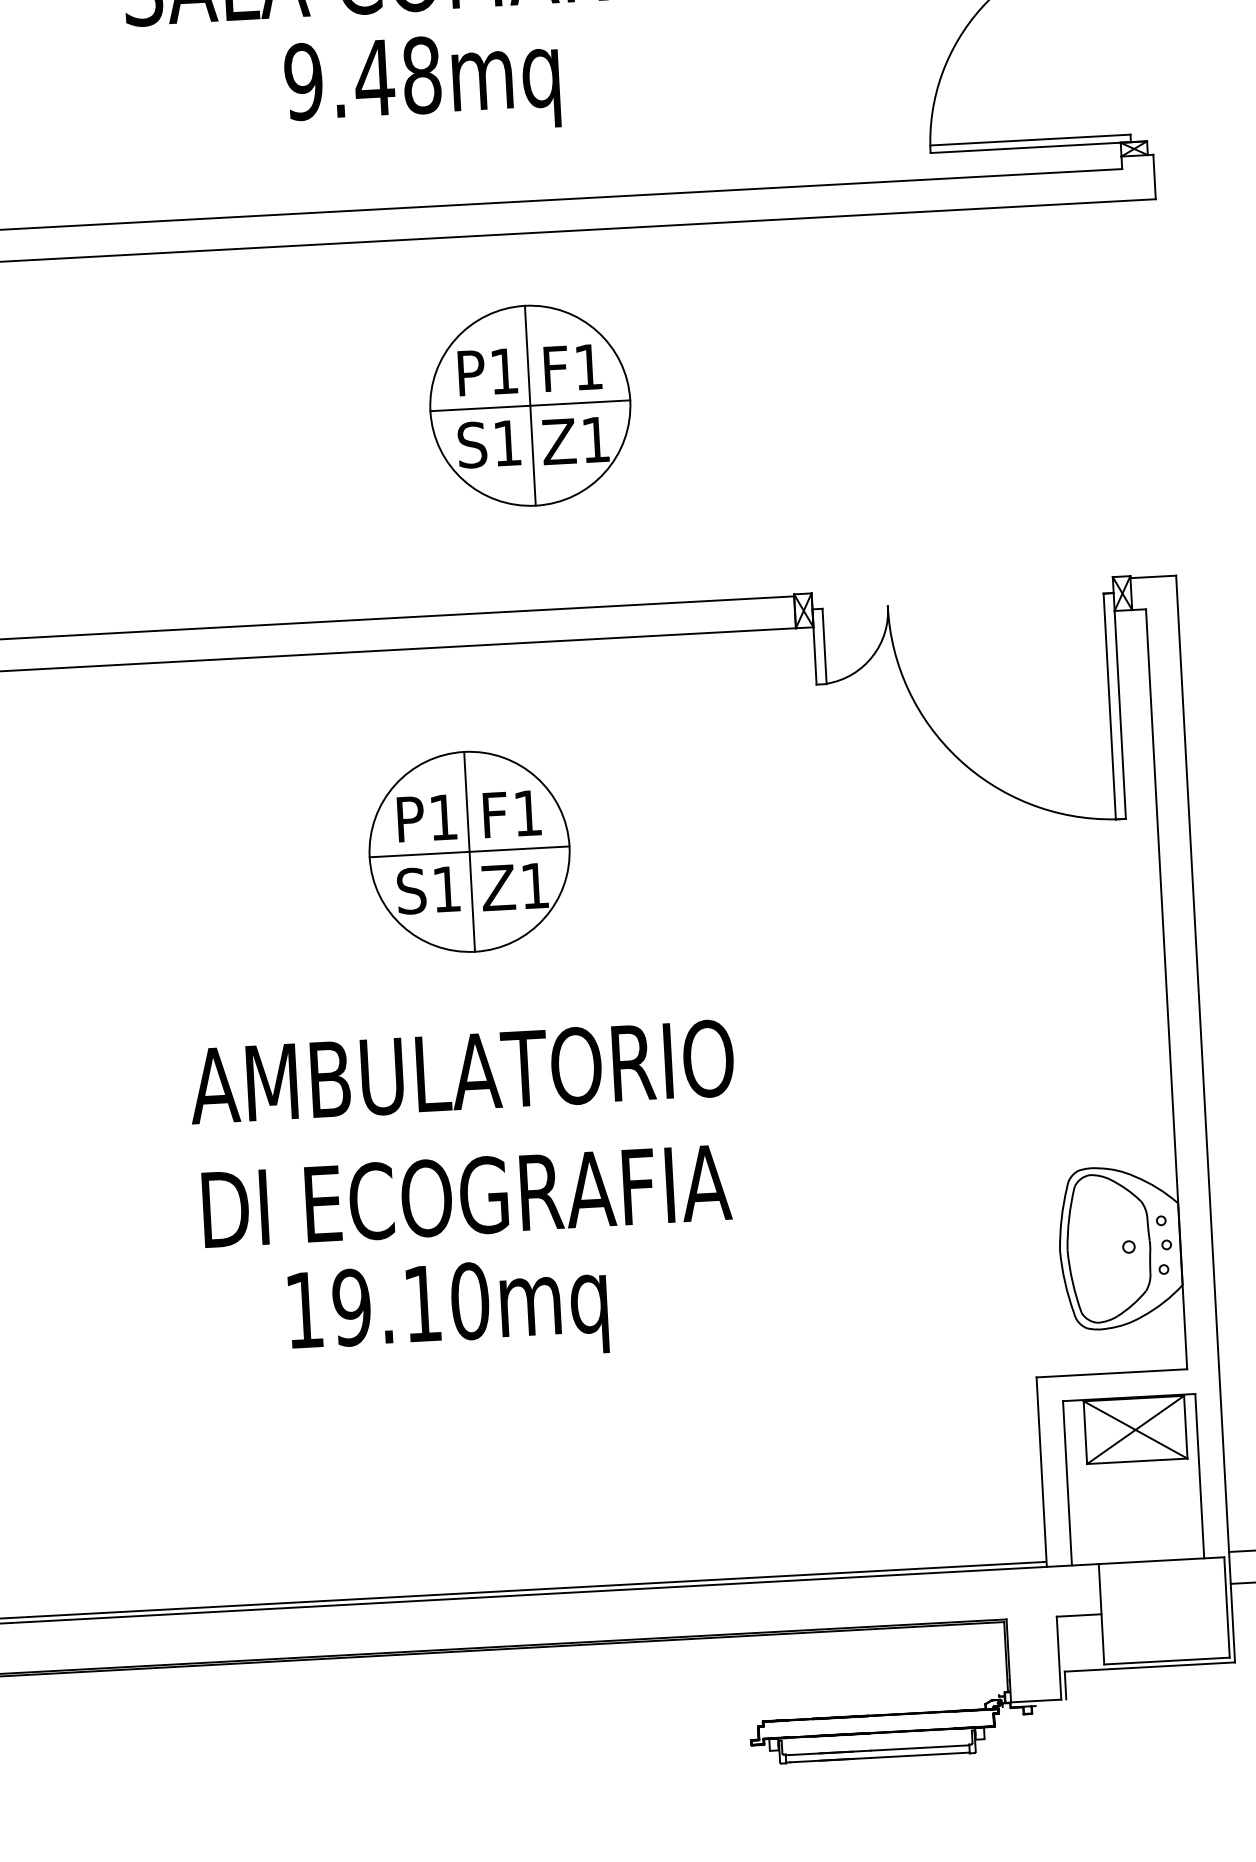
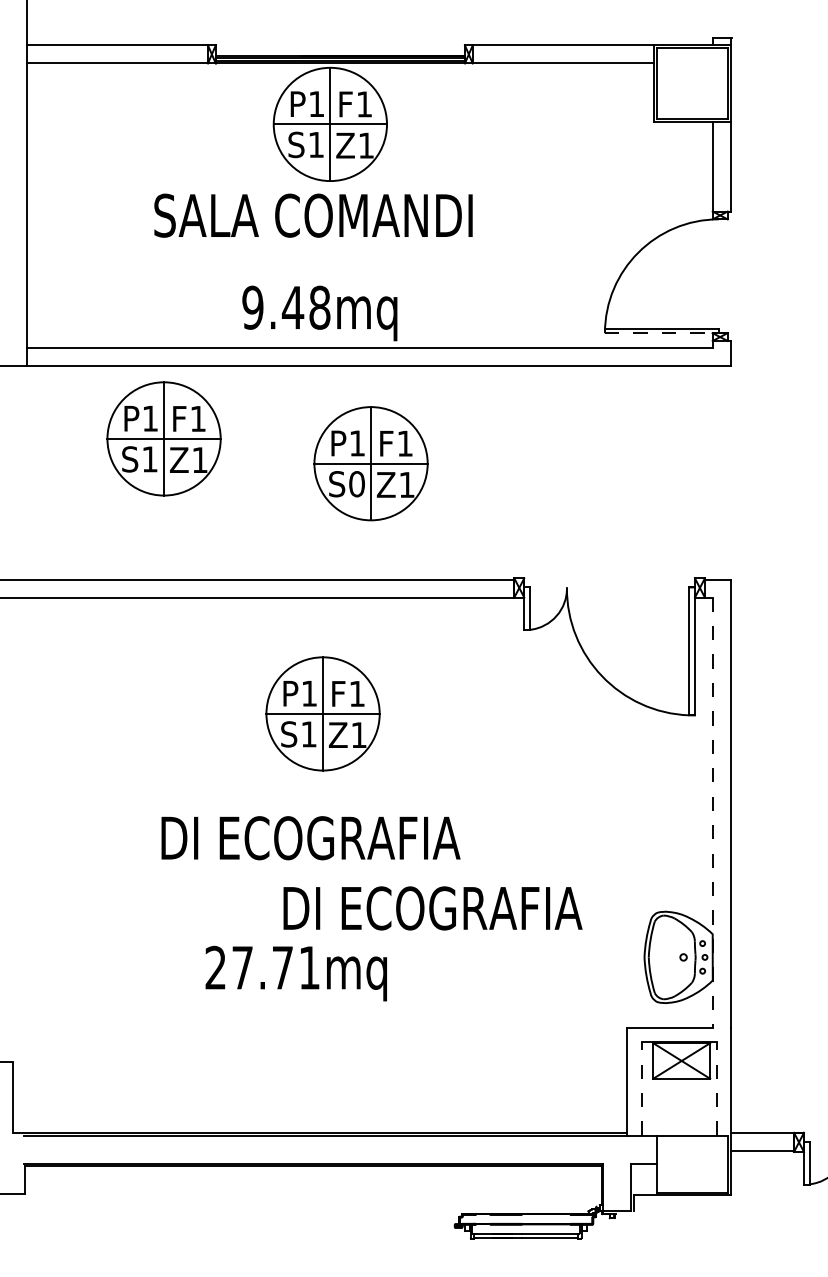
text: (421, 85) -> (319, 313), moved
line: (1030, 148) -> (661, 333), solid -> dashed
part: (161, 381) -> (163, 438), added
text: (506, 443) -> (356, 484), S1 -> S0
line: (1166, 990) -> (712, 813), solid -> dashed
text: (461, 1072) -> (311, 838), AMBULATORIO -> DI ECOGRAFIA
text: (465, 1196) -> (432, 908), moved
text: (386, 1305) -> (262, 967), 19.10mq -> 27.71mq
line: (1199, 1476) -> (716, 1089), solid -> dashed
line: (1067, 1484) -> (641, 1089), solid -> dashed

